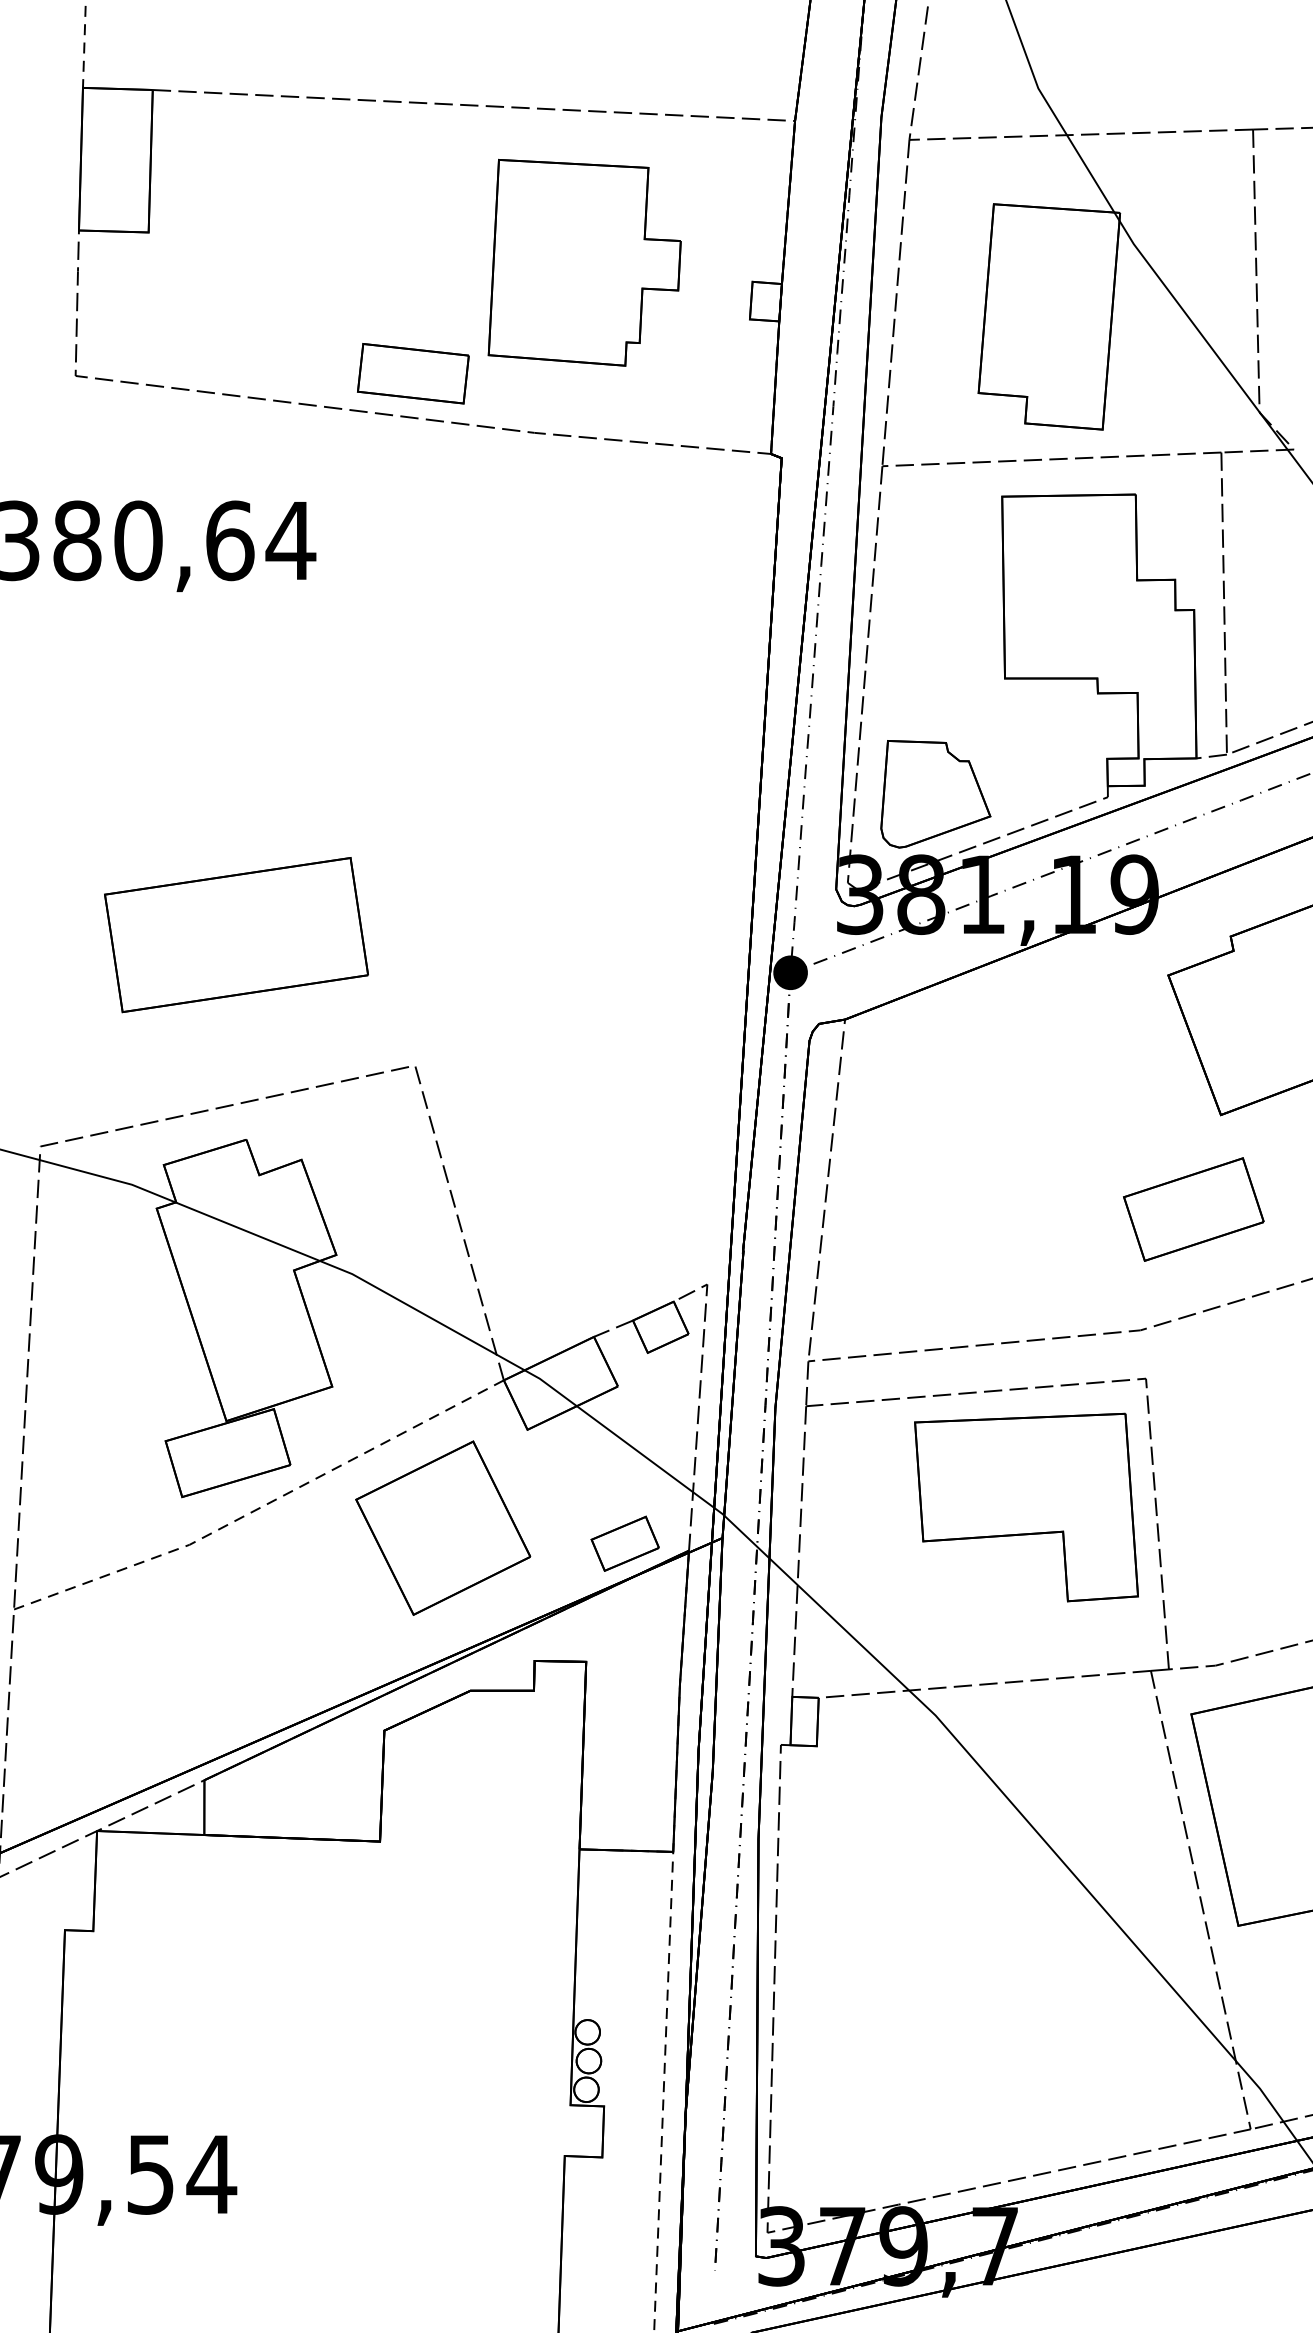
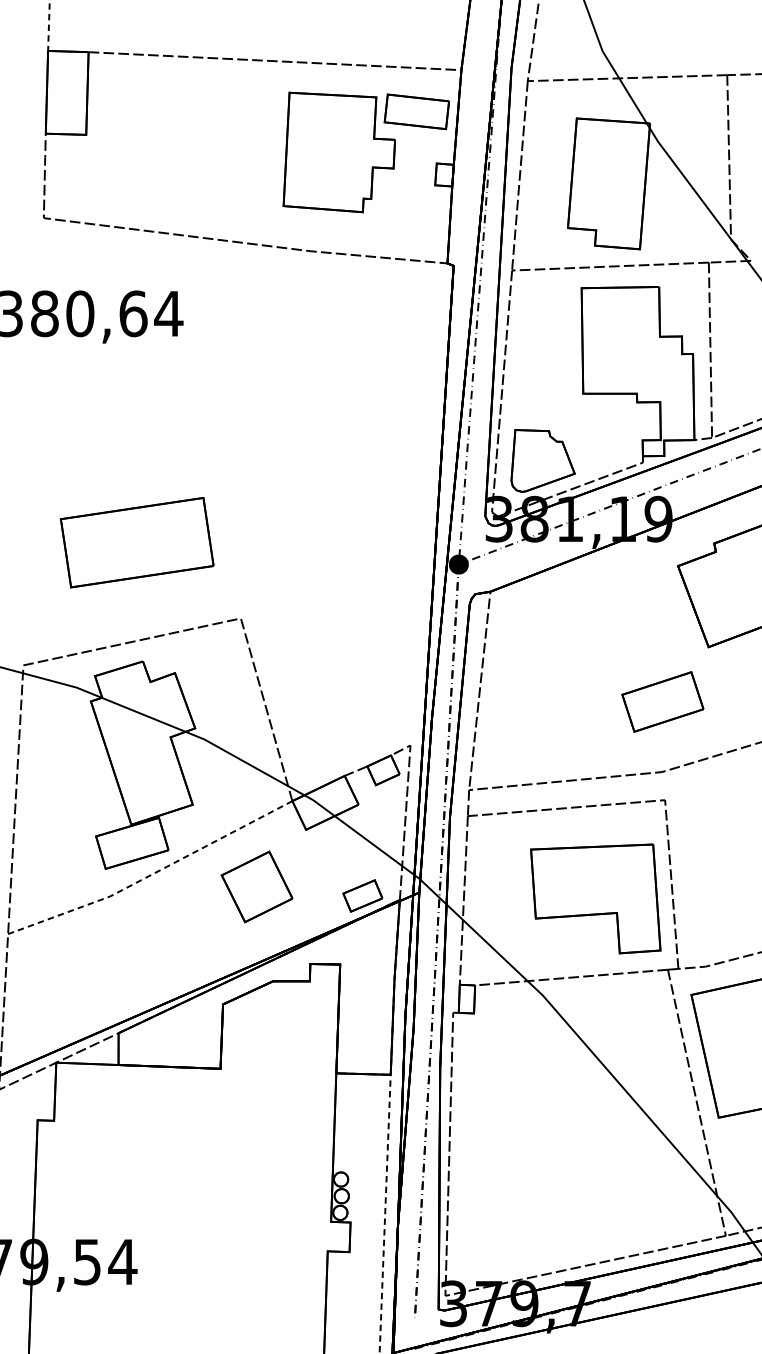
part: (412, 373) -> (416, 111), moved
part: (1193, 1208) -> (662, 701), moved
part: (1026, 1506) -> (595, 898), moved
part: (441, 1527) -> (256, 886), size x0.7

